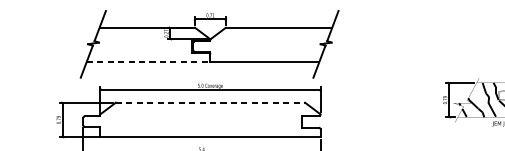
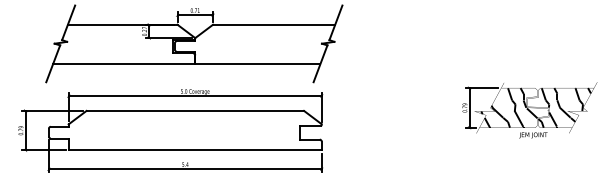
line: (148, 62) -> (124, 64), dashed -> solid
line: (210, 102) -> (195, 110), dashed -> solid

